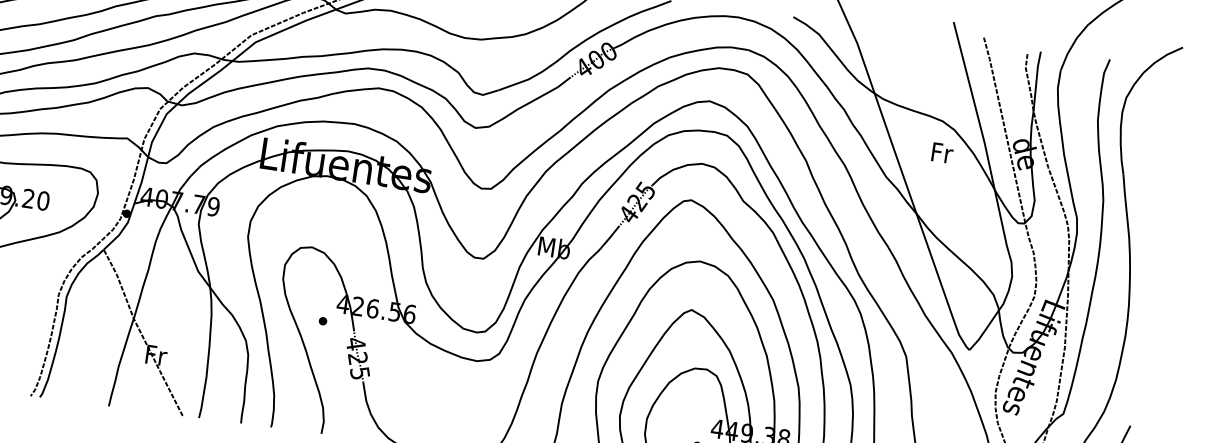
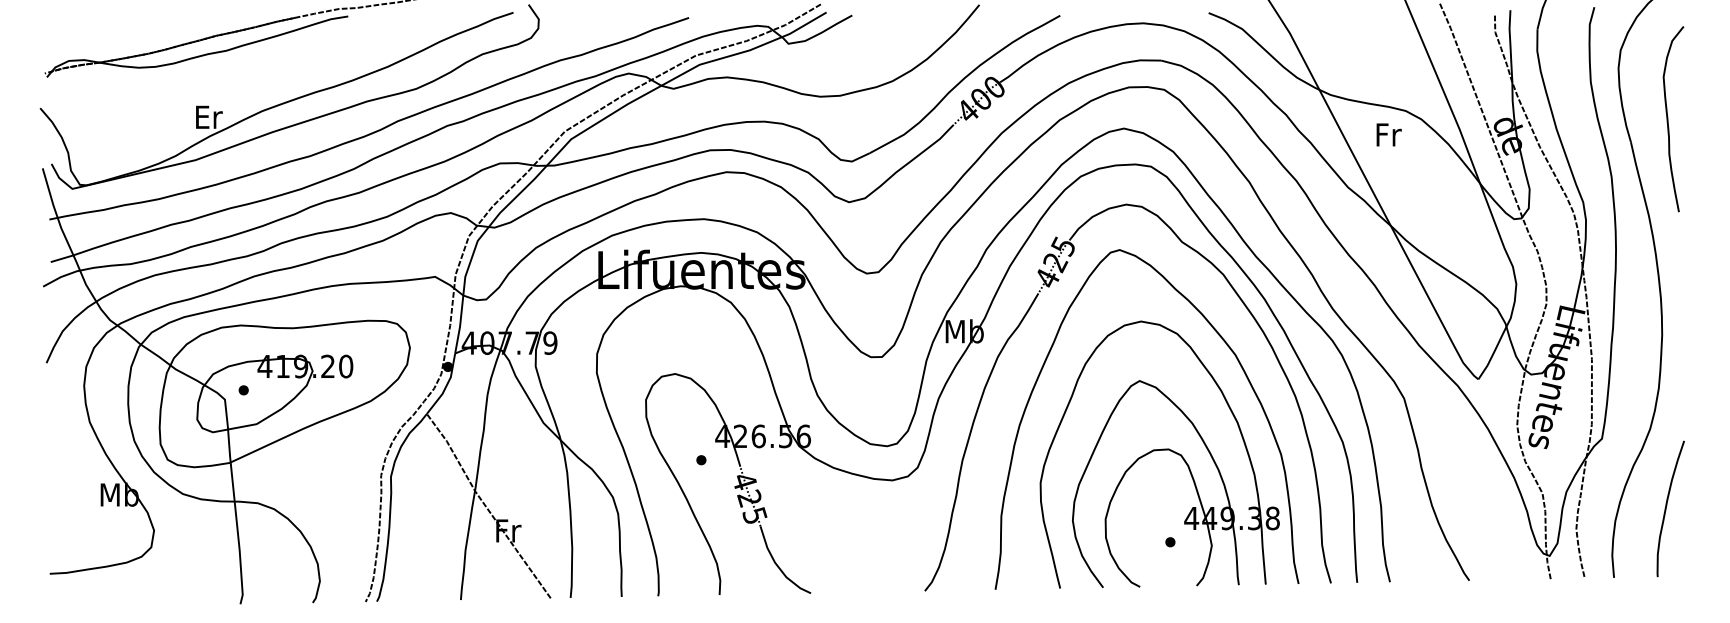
text: (942, 152) -> (1388, 134), moved
curve: (1156, 160) -> (1668, 119), added

